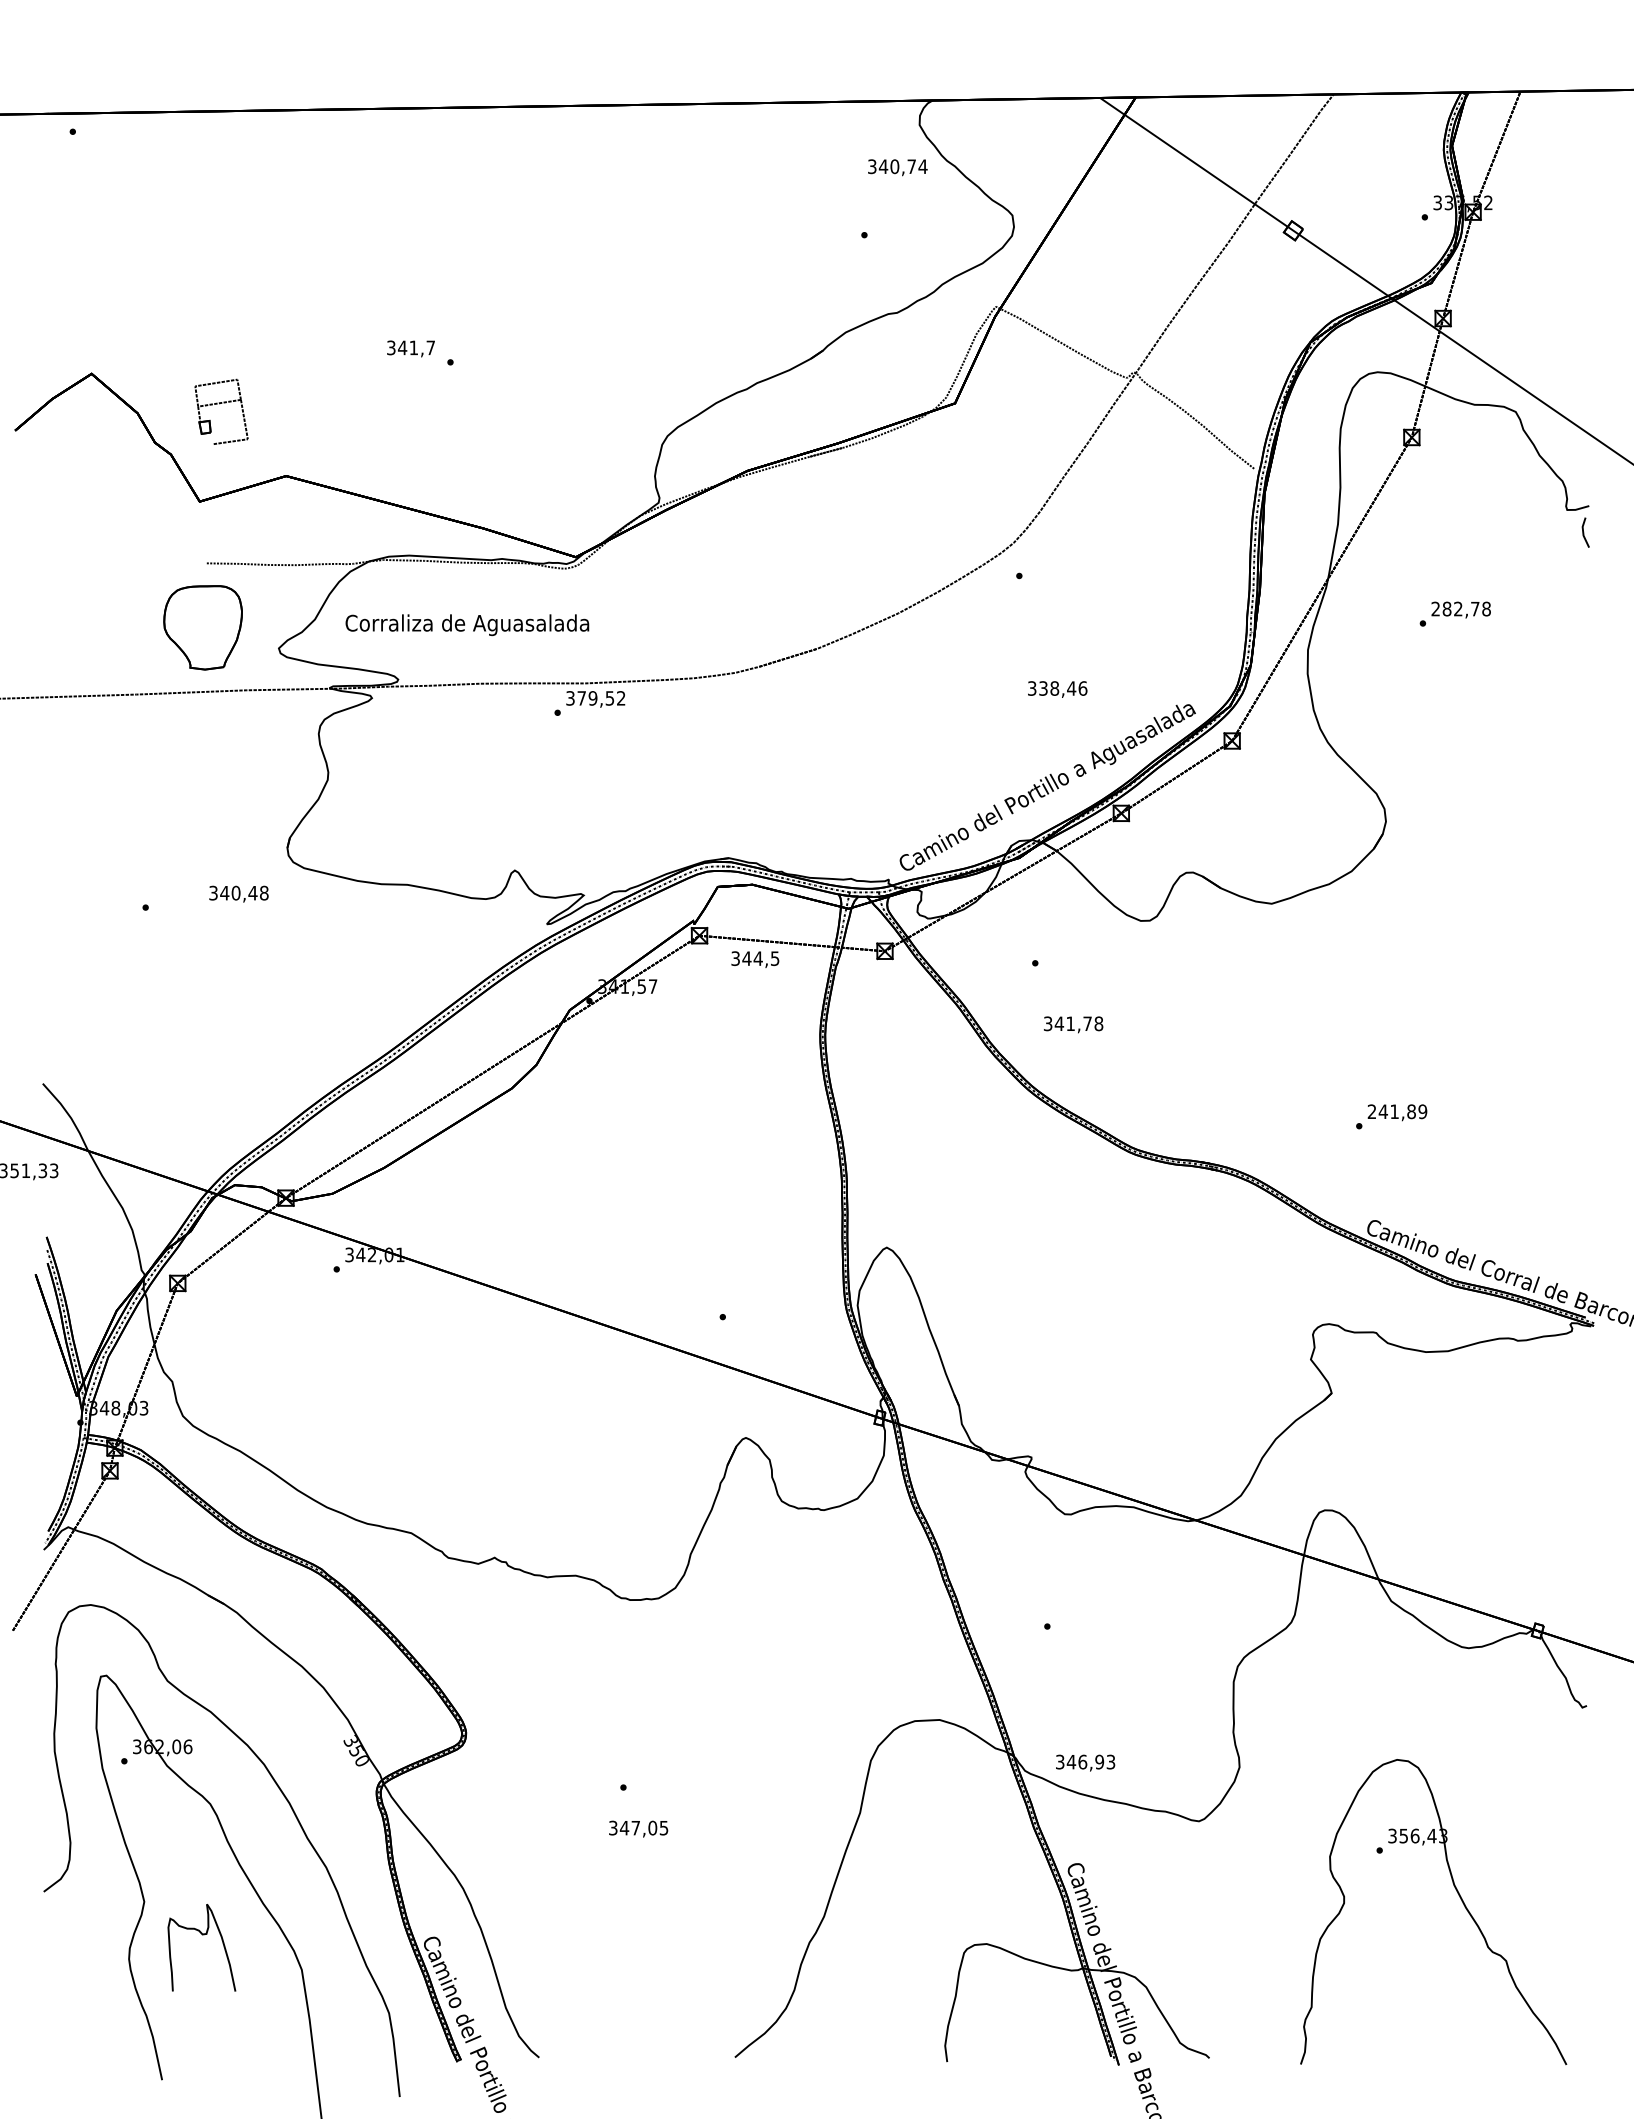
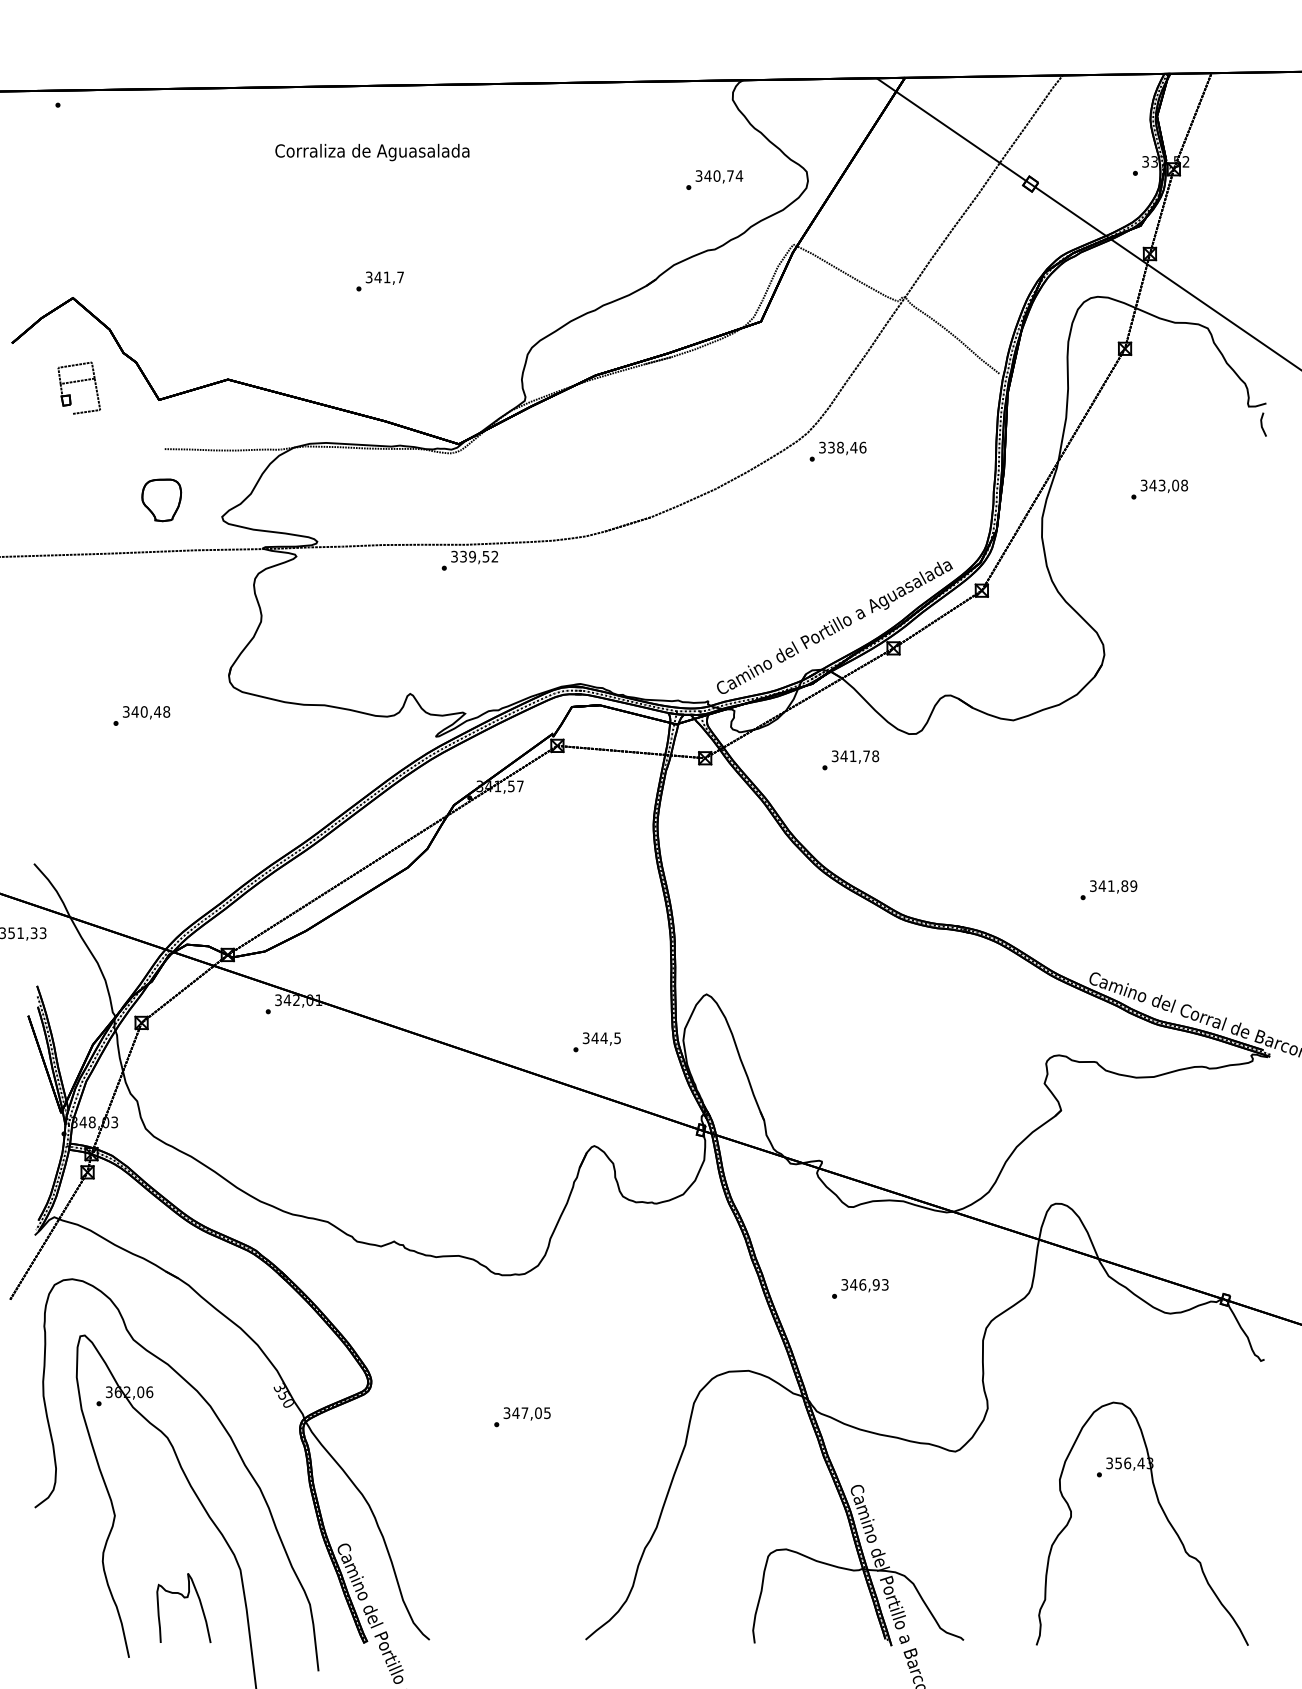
text: (897, 167) -> (719, 176), moved
text: (410, 348) -> (384, 277), moved
part: (219, 404) -> (77, 382), moved
text: (1455, 608) -> (1159, 485), 282,78 -> 343,08
text: (467, 625) -> (372, 152), moved
part: (202, 627) -> (161, 500), size x0.62
text: (1057, 689) -> (842, 448), moved
text: (581, 698) -> (463, 556), 379,52 -> 339,52
text: (238, 893) -> (146, 712), moved
text: (755, 959) -> (601, 1038), moved
text: (1073, 1024) -> (855, 756), moved
text: (1371, 1111) -> (1092, 885), 241,89 -> 341,89
text: (1085, 1762) -> (864, 1285), moved
text: (638, 1828) -> (527, 1413), moved
part: (202, 1935) -> (184, 1598), moved

